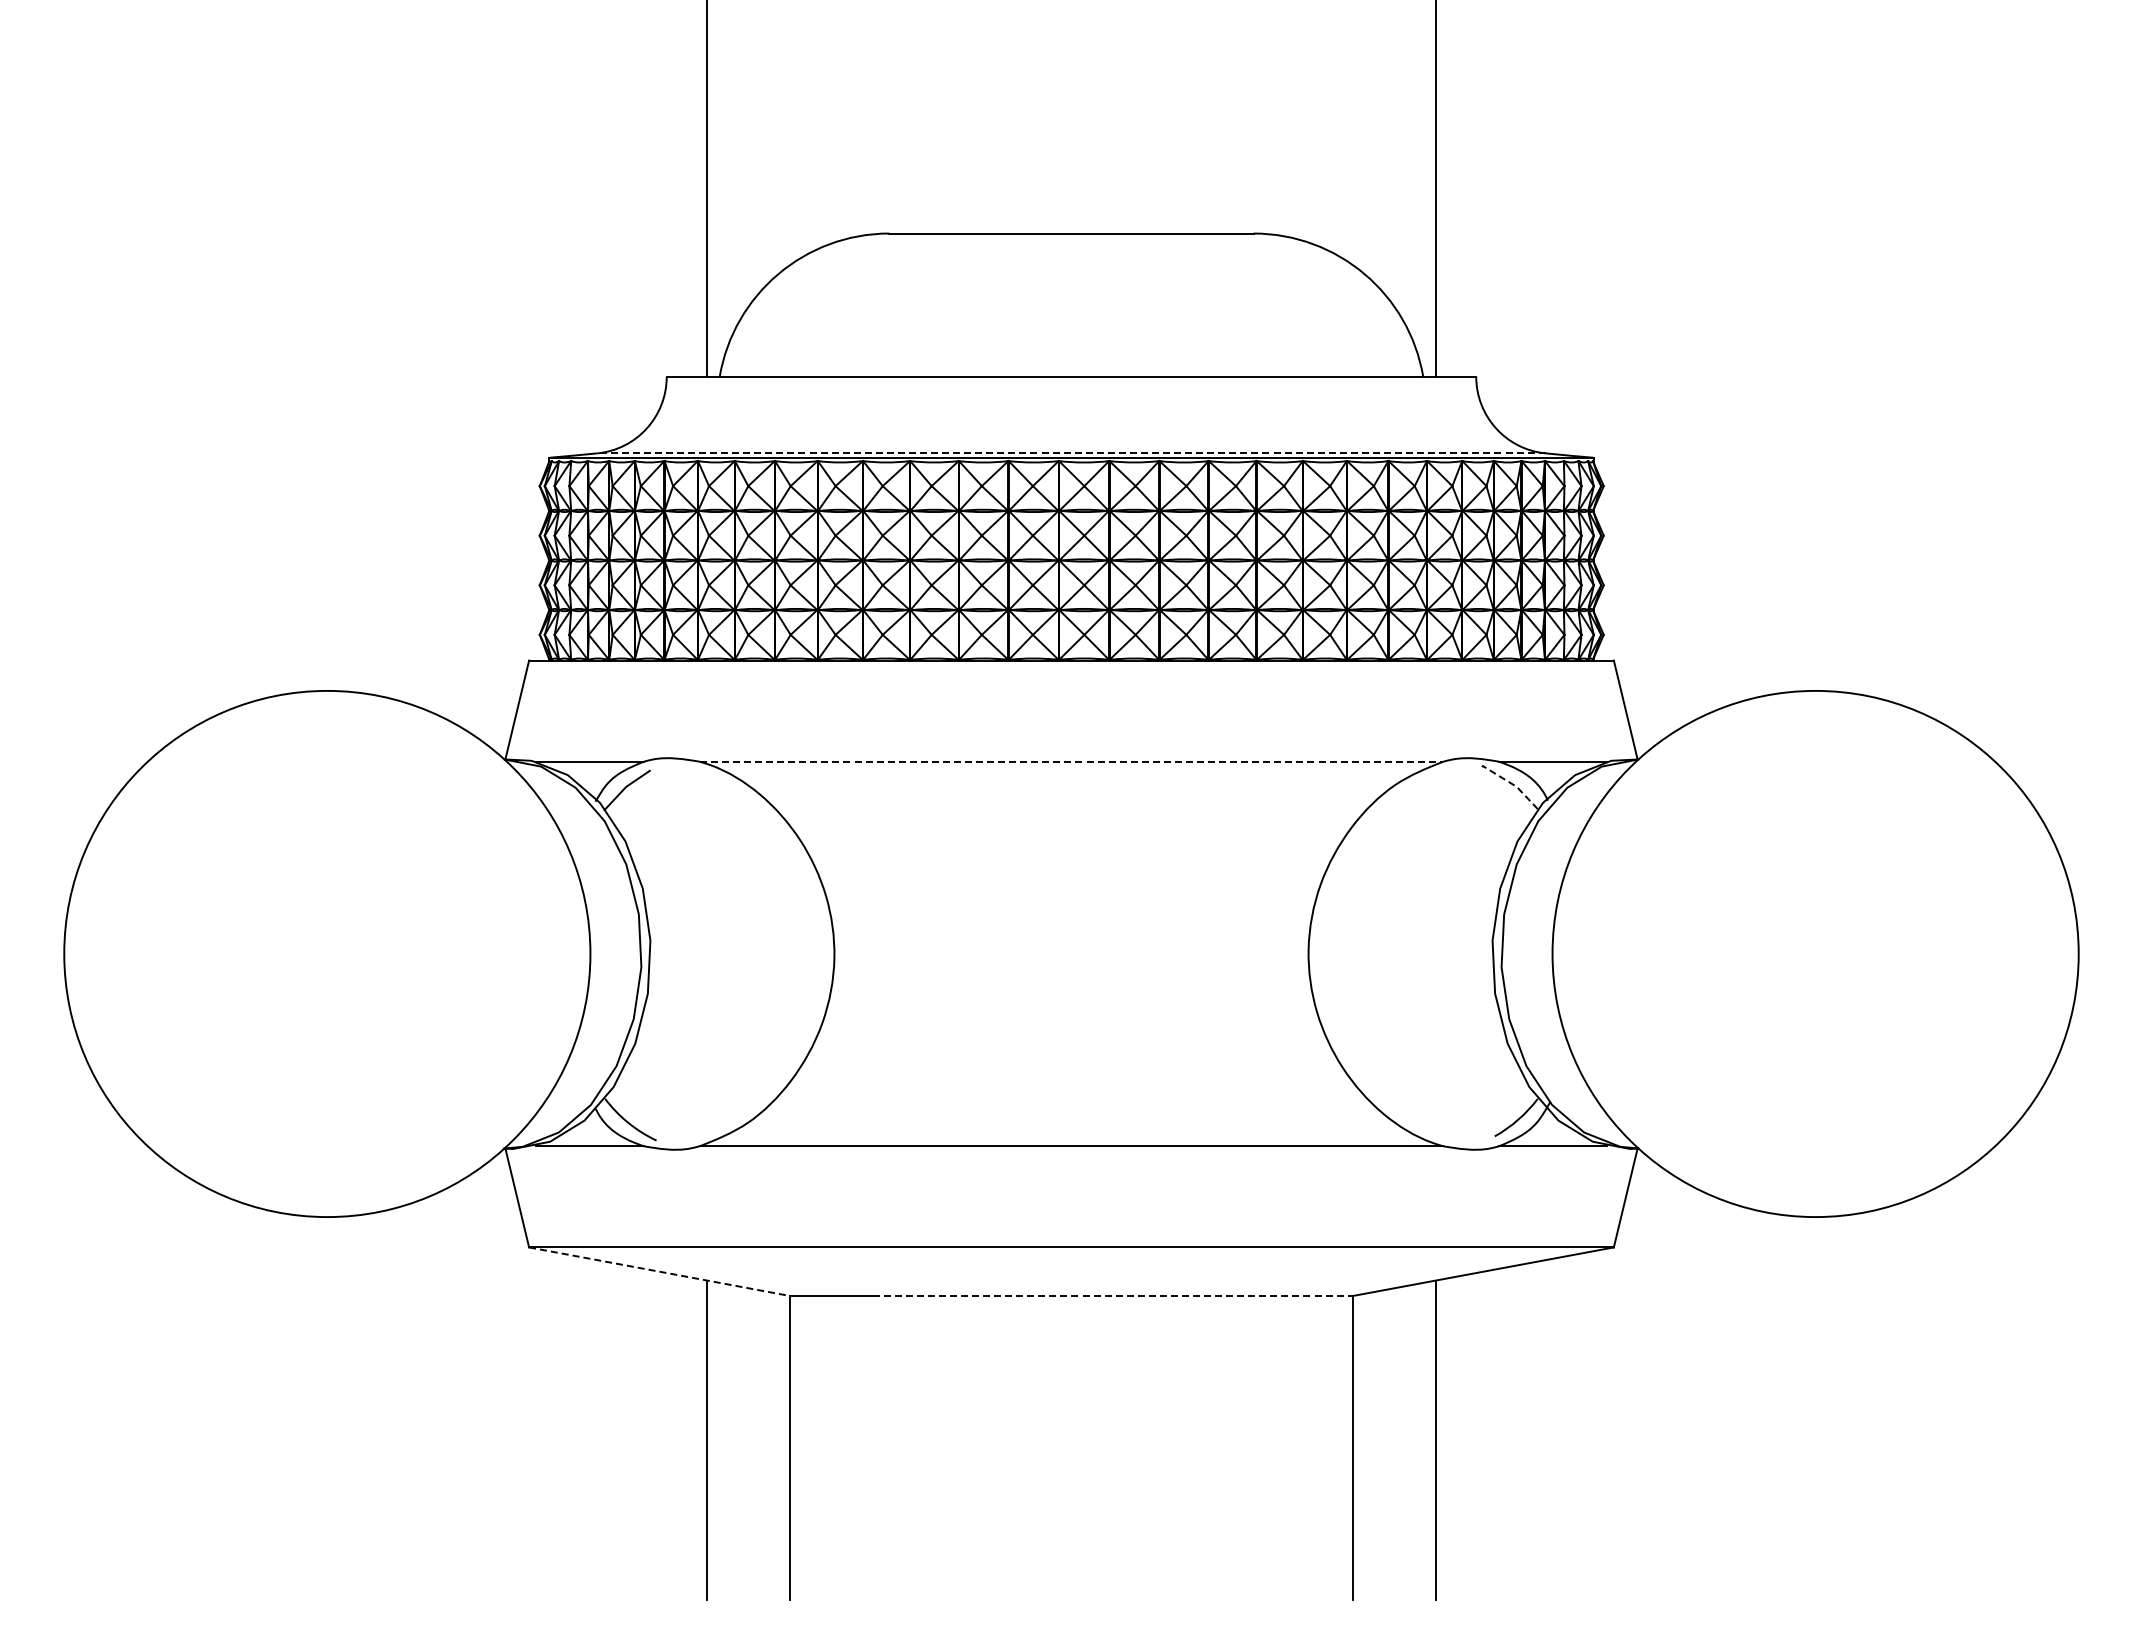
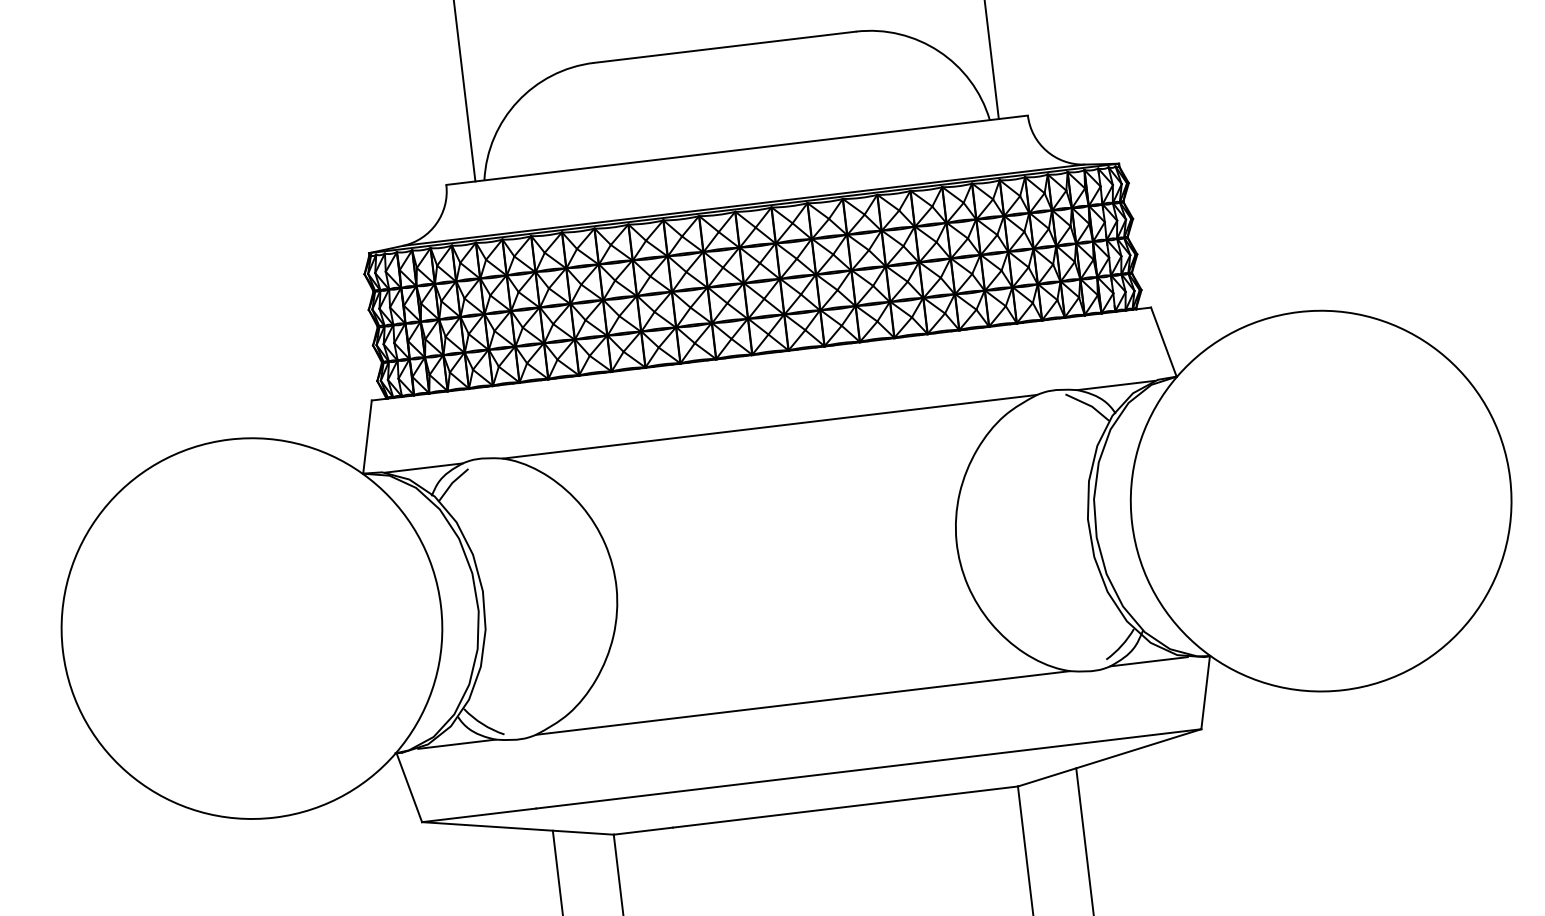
line: (1070, 453) -> (742, 205), dashed -> solid
line: (1071, 761) -> (770, 426), dashed -> solid
line: (1512, 784) -> (1088, 405), dashed -> solid
line: (659, 1271) -> (517, 828), dashed -> solid
line: (1113, 1296) -> (846, 807), dashed -> solid

